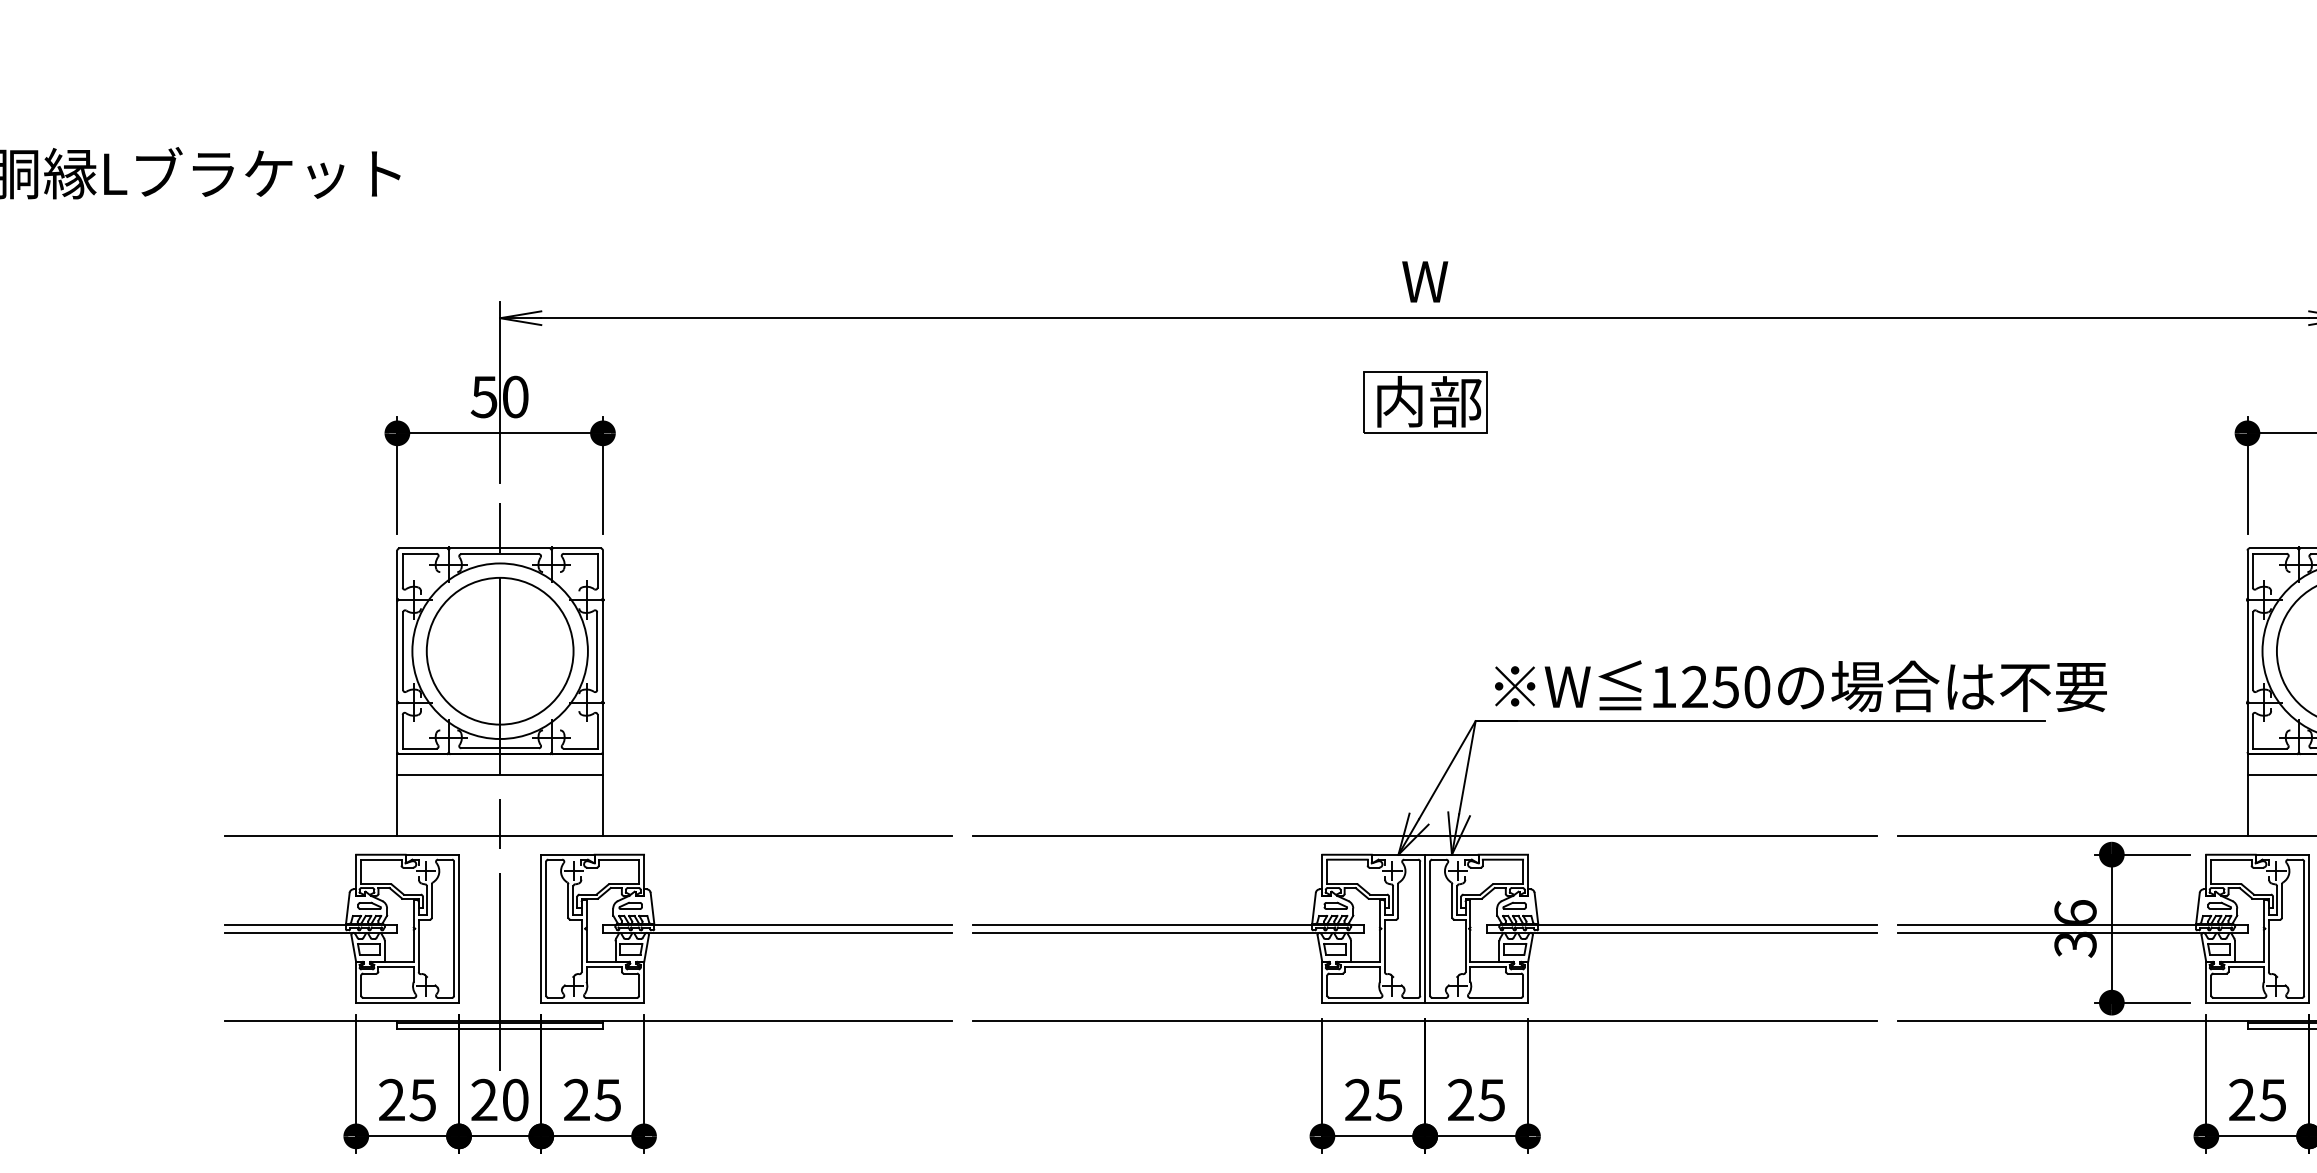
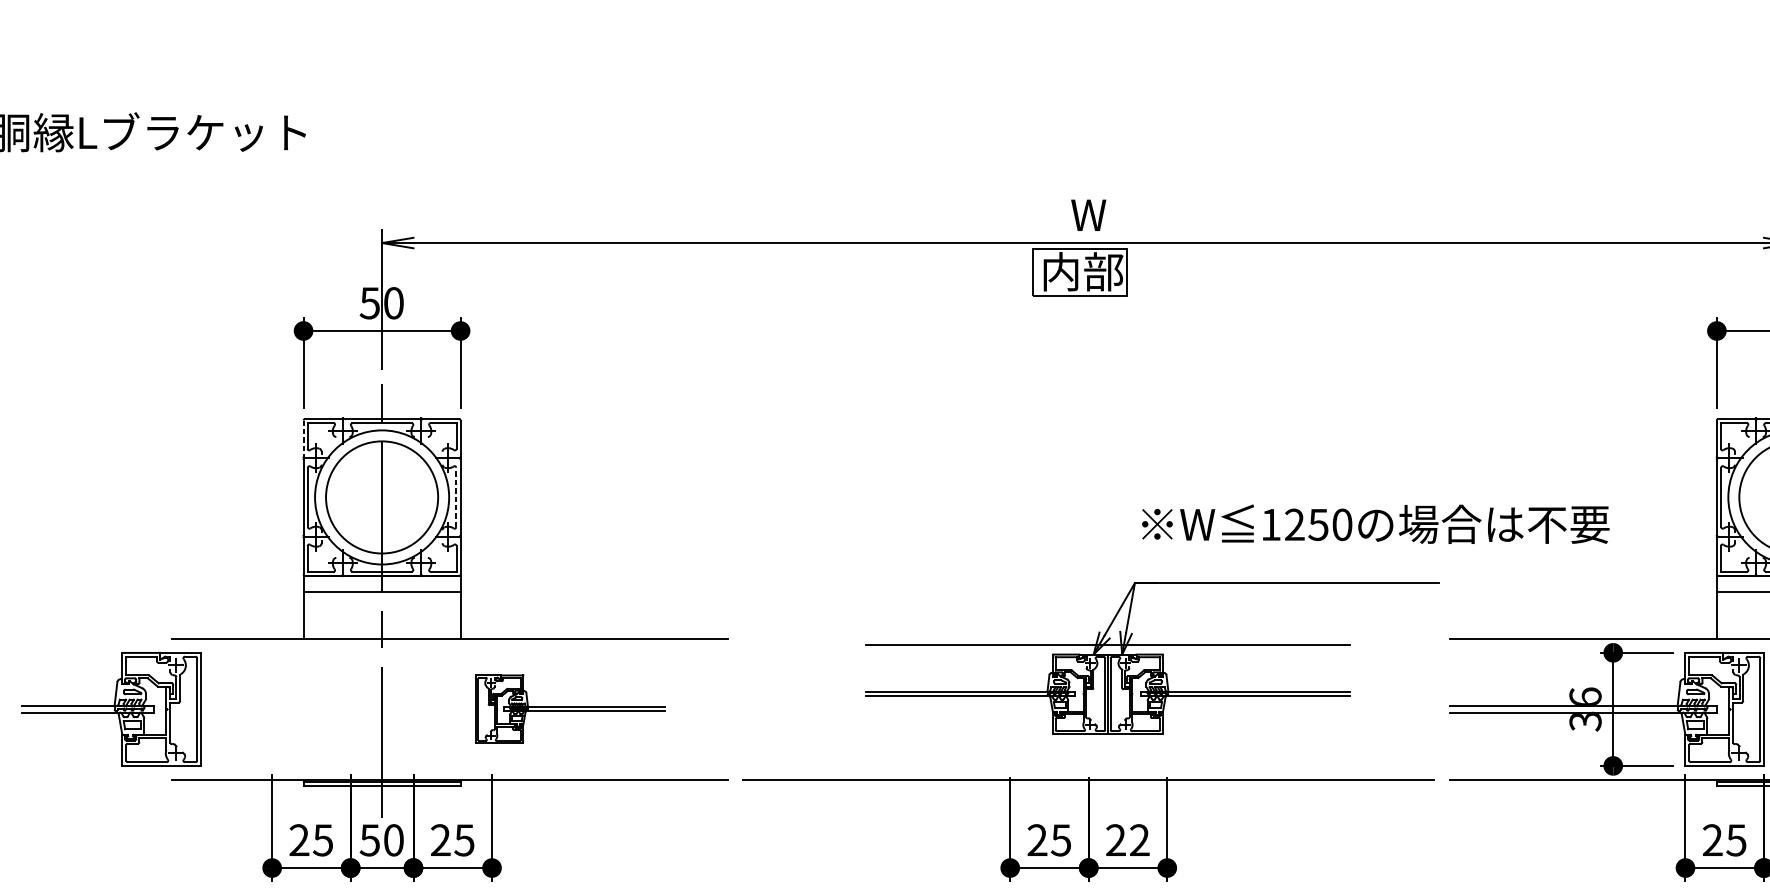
part: (1425, 402) -> (1080, 272), moved
line: (397, 575) -> (303, 439), solid -> dashed
line: (597, 651) -> (456, 497), solid -> dashed
part: (1508, 861) -> (1152, 658), size x0.7
part: (341, 928) -> (111, 709), moved
part: (746, 928) -> (570, 709), size x0.6
text: (483, 1099) -> (369, 839), 20 -> 50
text: (1491, 1099) -> (1139, 839), 25 -> 22

